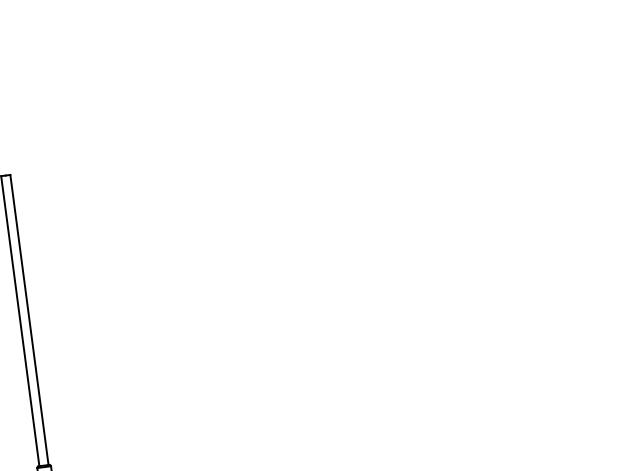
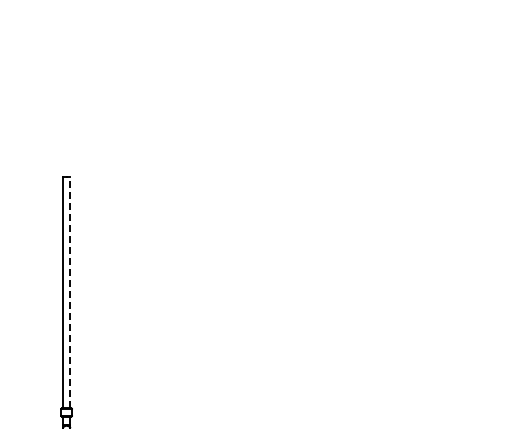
line: (29, 319) -> (70, 292), solid -> dashed

